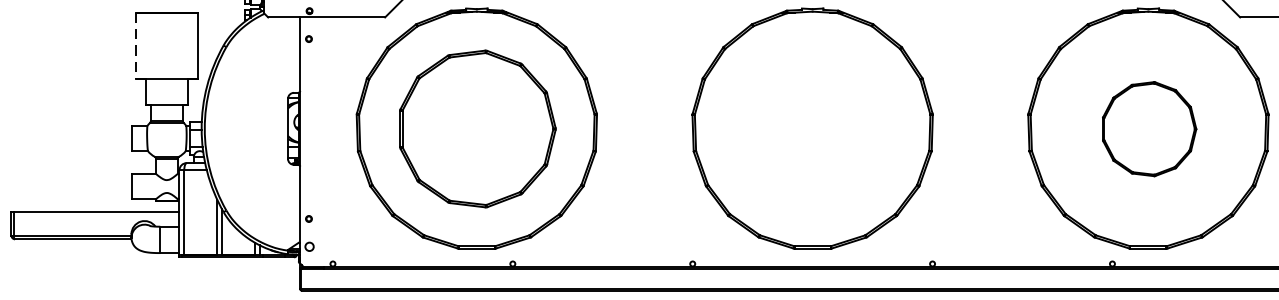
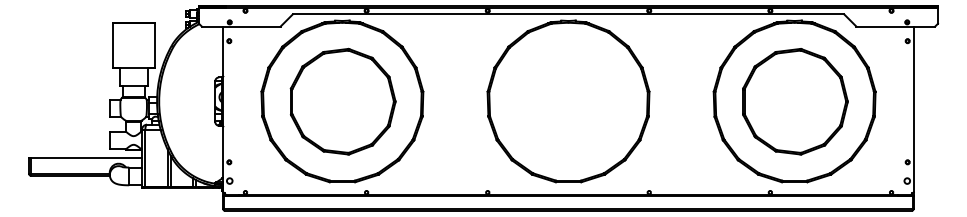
line: (135, 46) -> (112, 46), dashed -> solid
part: (1149, 128) -> (795, 101), size x1.67

